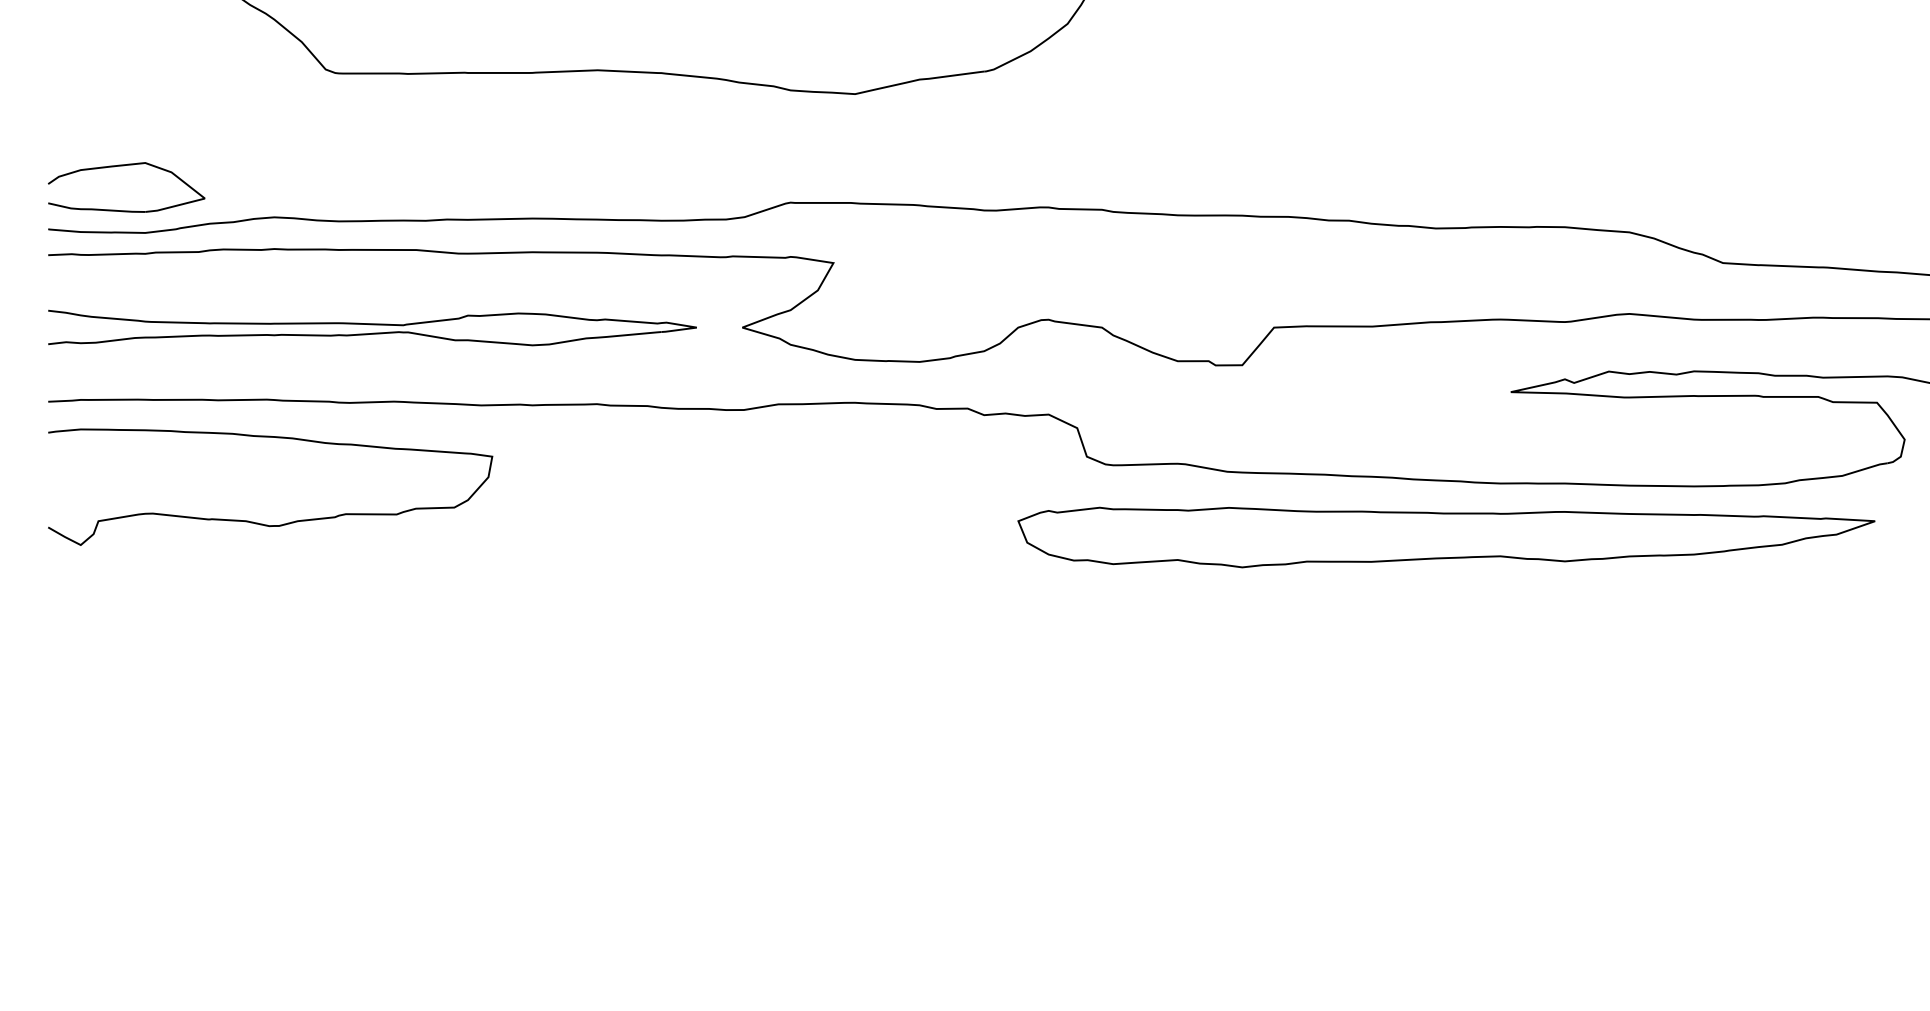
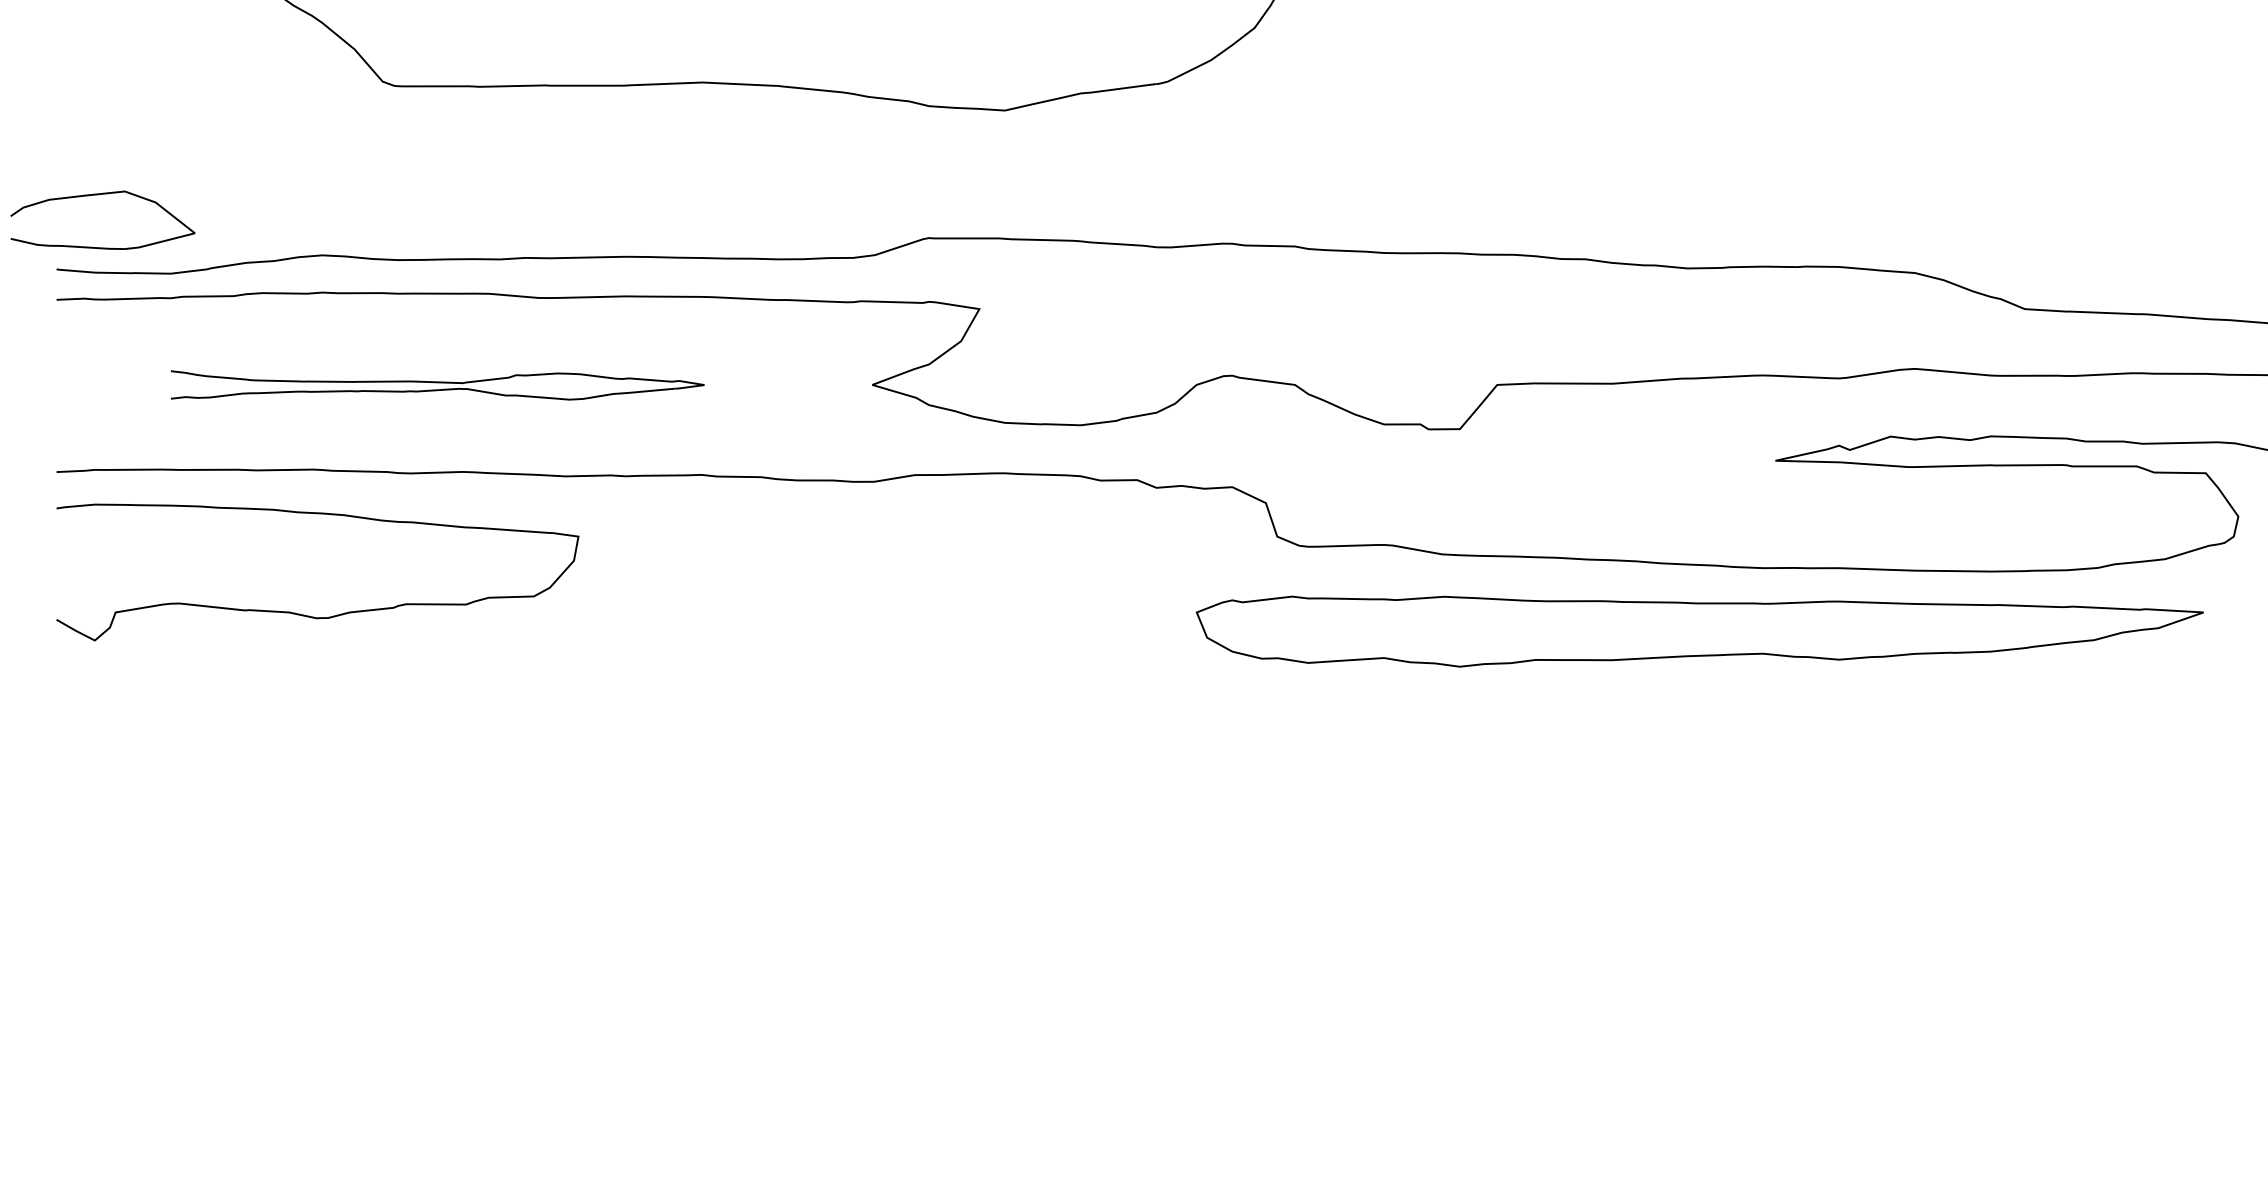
part: (124, 166) -> (100, 195), moved
part: (372, 327) -> (437, 384), size x0.7

